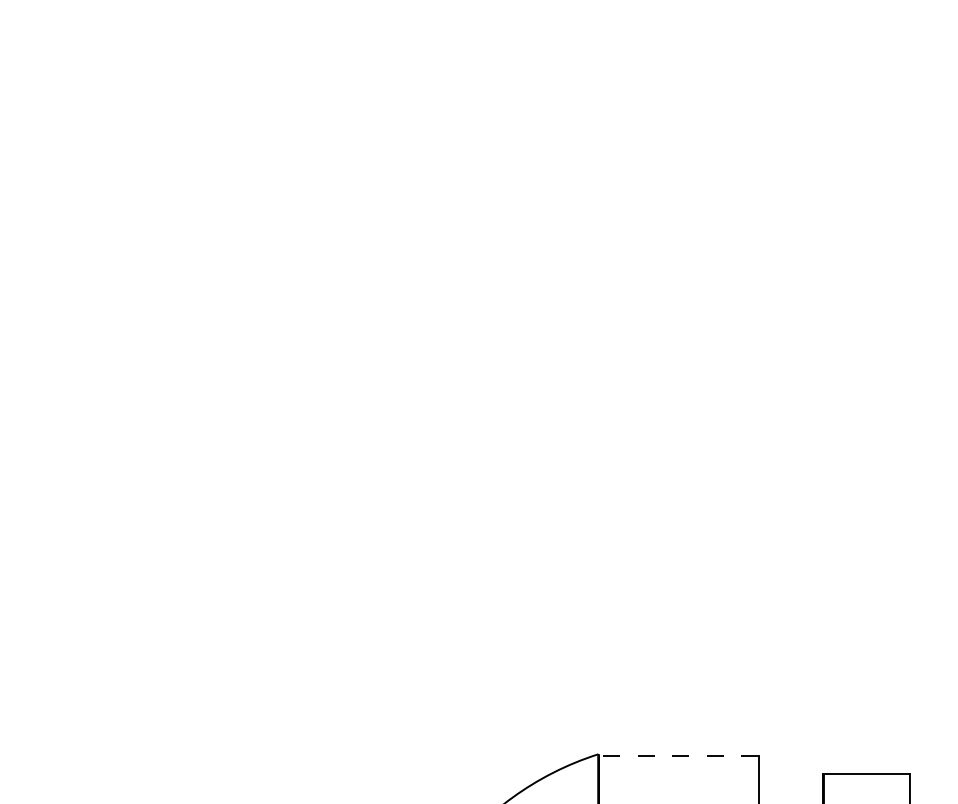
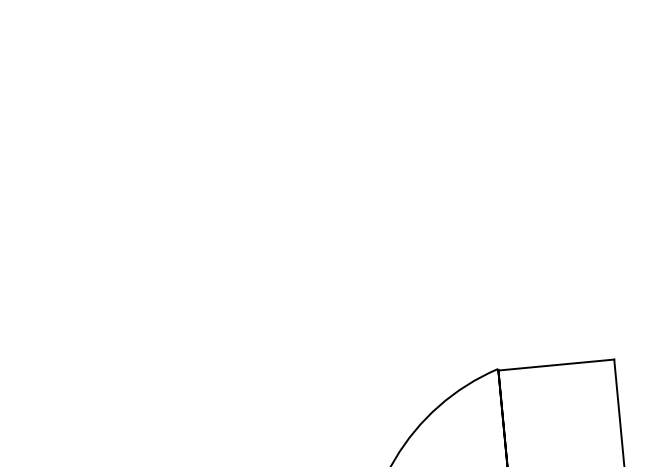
line: (678, 756) -> (556, 365), dashed -> solid

